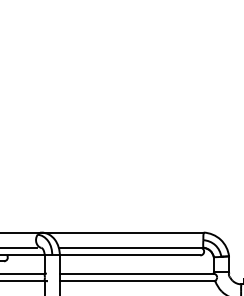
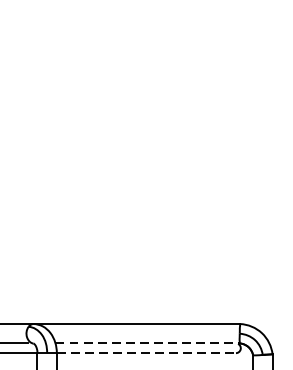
line: (131, 247) -> (148, 343), solid -> dashed
line: (130, 255) -> (146, 353), solid -> dashed

